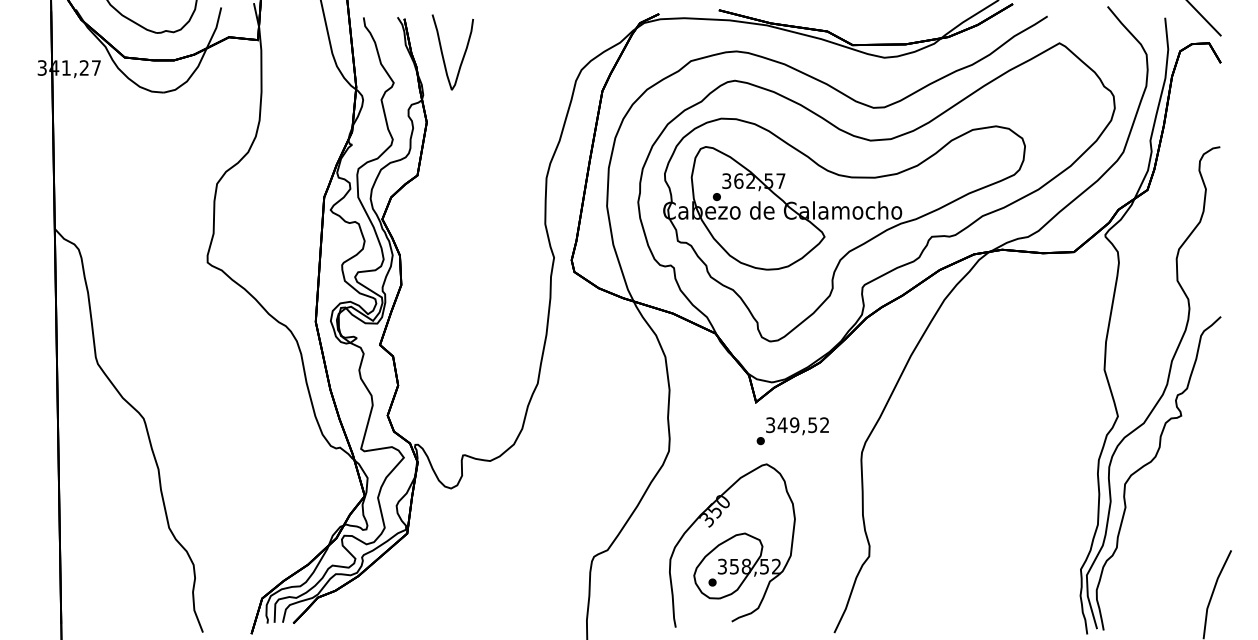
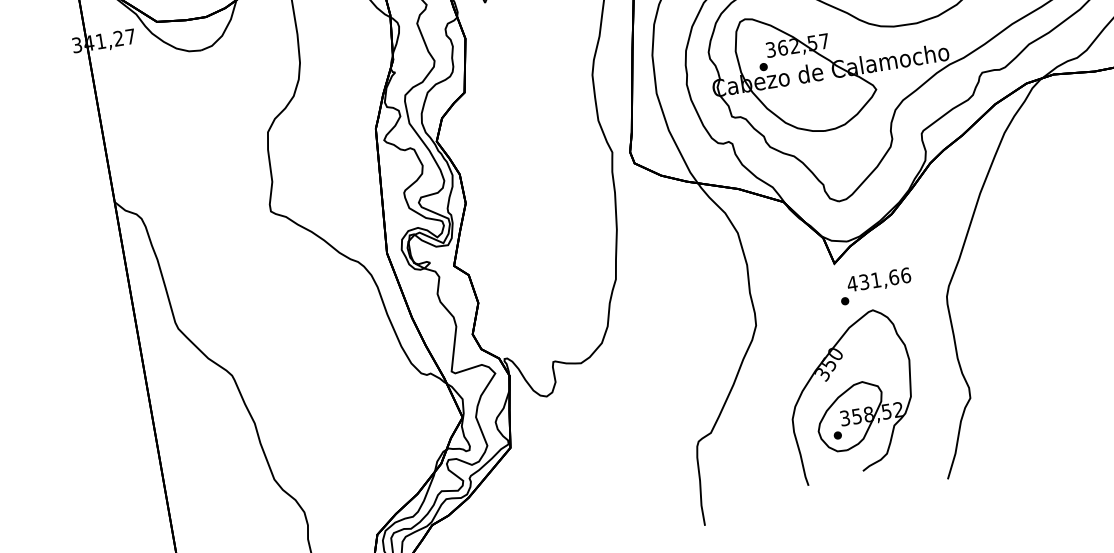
text: (797, 425) -> (879, 280), 349,52 -> 431,66
part: (732, 545) -> (851, 395), moved

